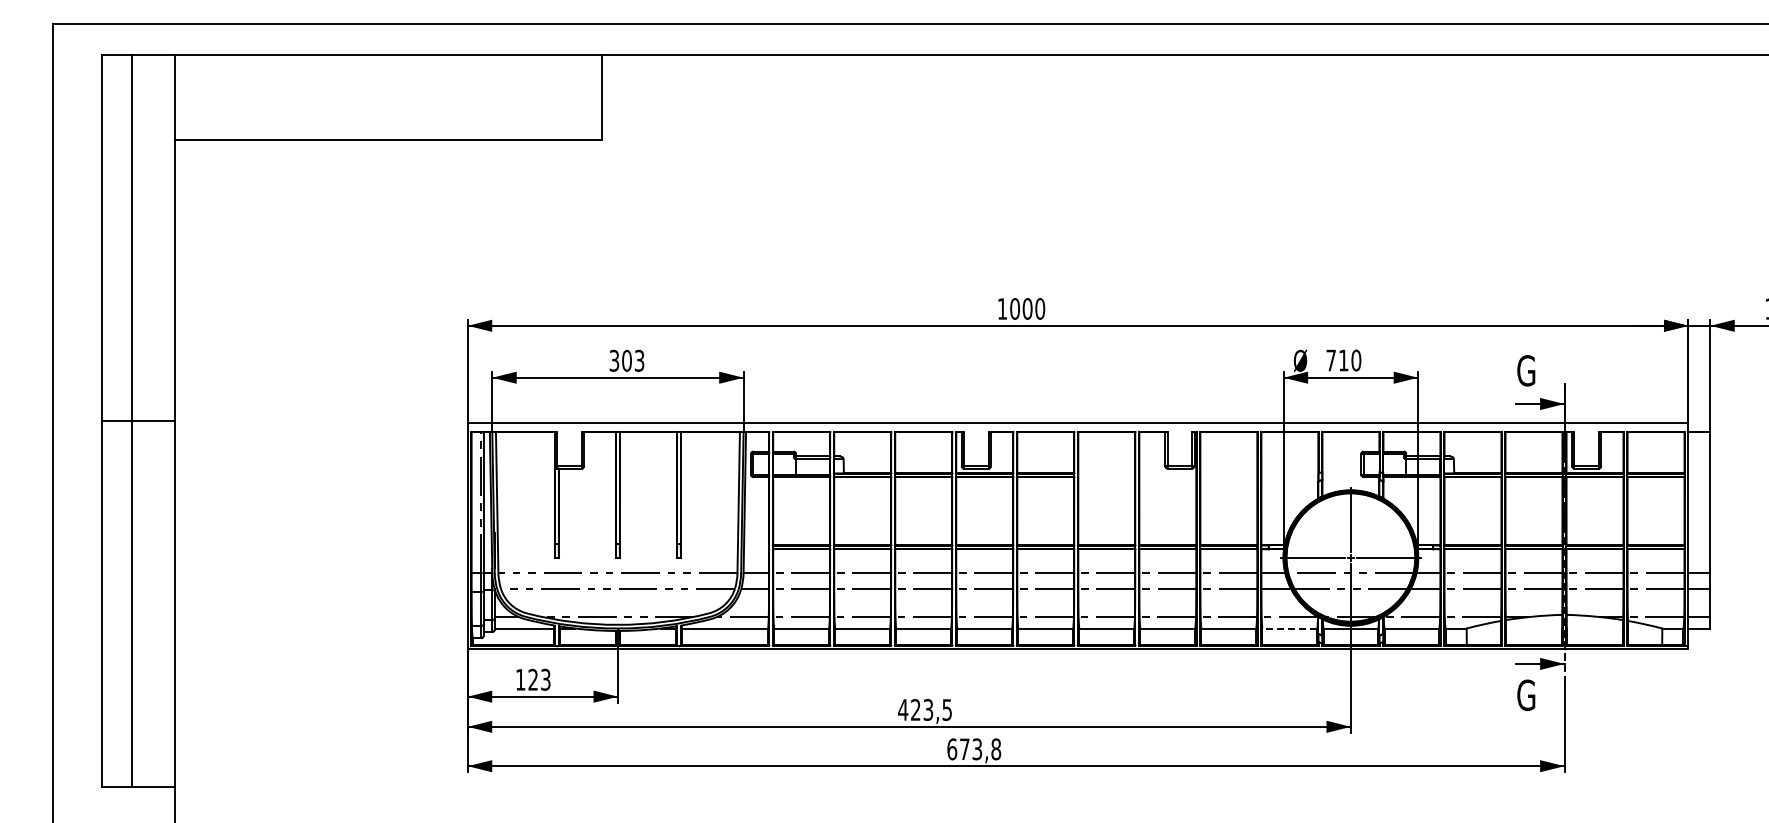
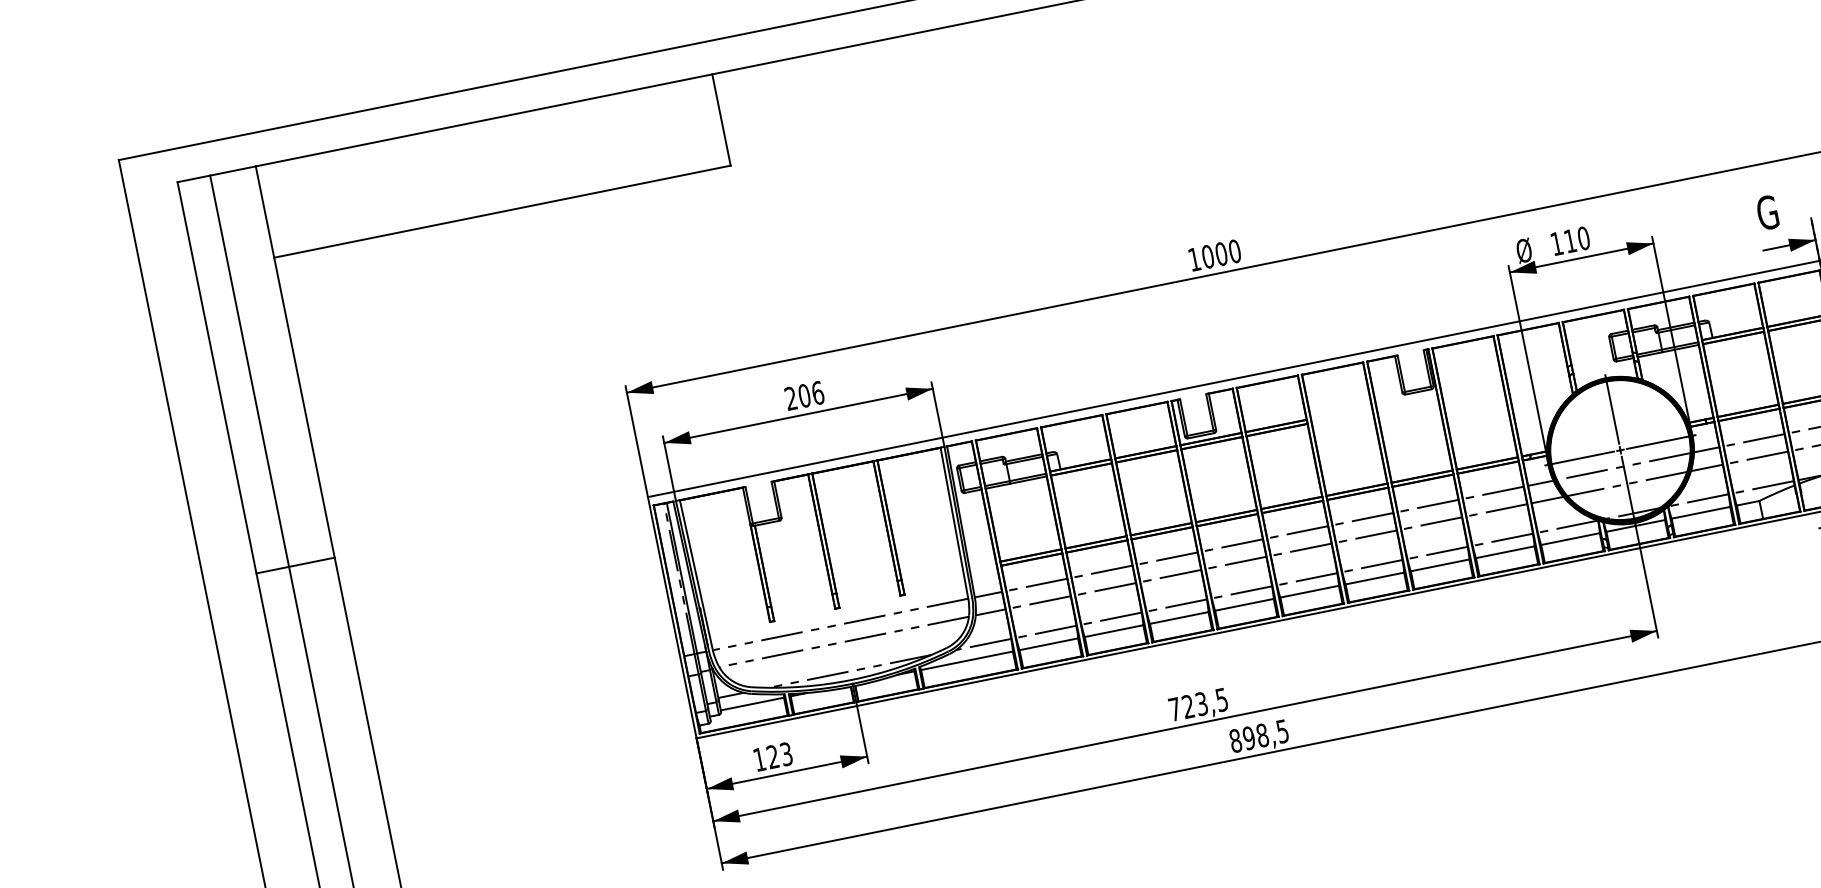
text: (626, 360) -> (803, 395), 303 -> 206
text: (1330, 360) -> (1556, 243), 710 -> 110
line: (1289, 628) -> (1570, 539), dashed -> solid
text: (903, 709) -> (1175, 708), 423,5 -> 723,5
text: (974, 749) -> (1259, 736), 673,8 -> 898,5

